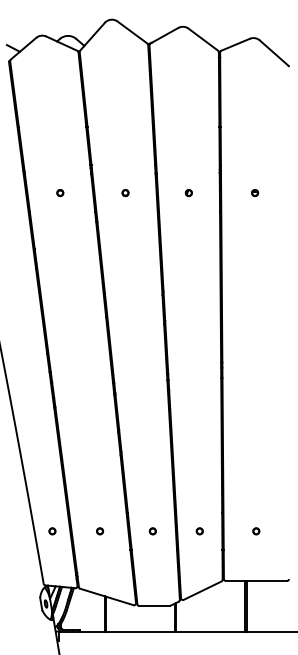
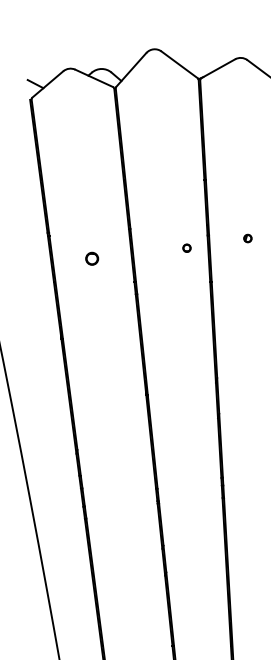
part: (60, 193) -> (92, 259), size x1.6
part: (125, 193) -> (186, 248), moved
part: (188, 193) -> (247, 239), moved

